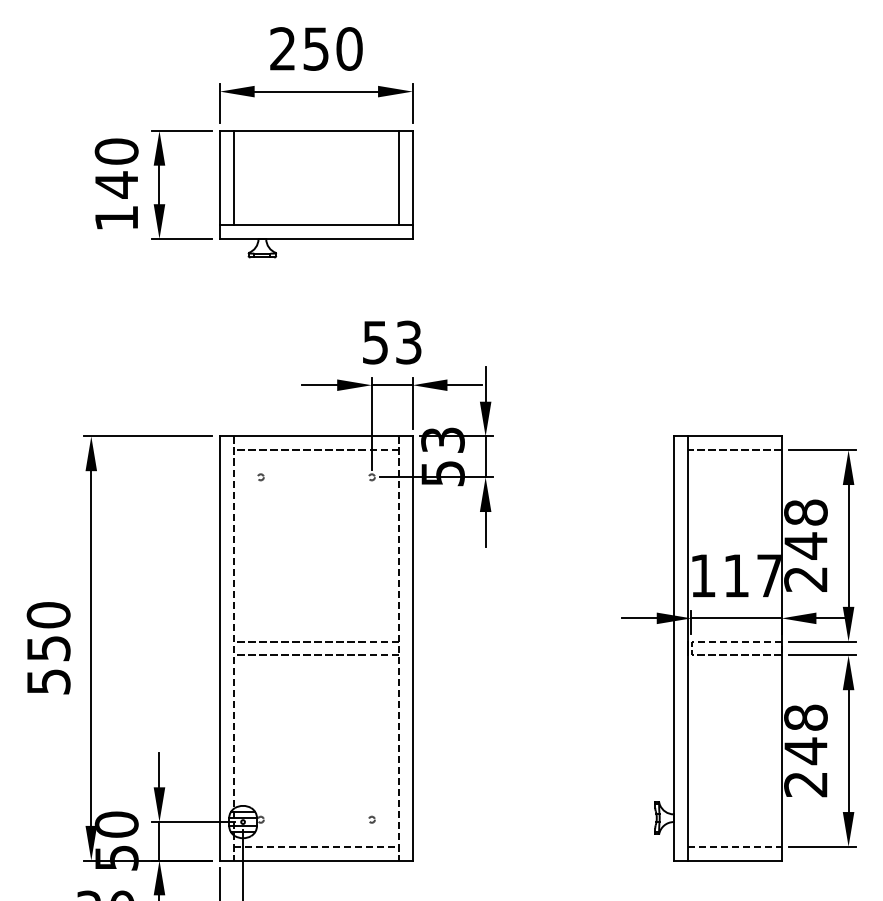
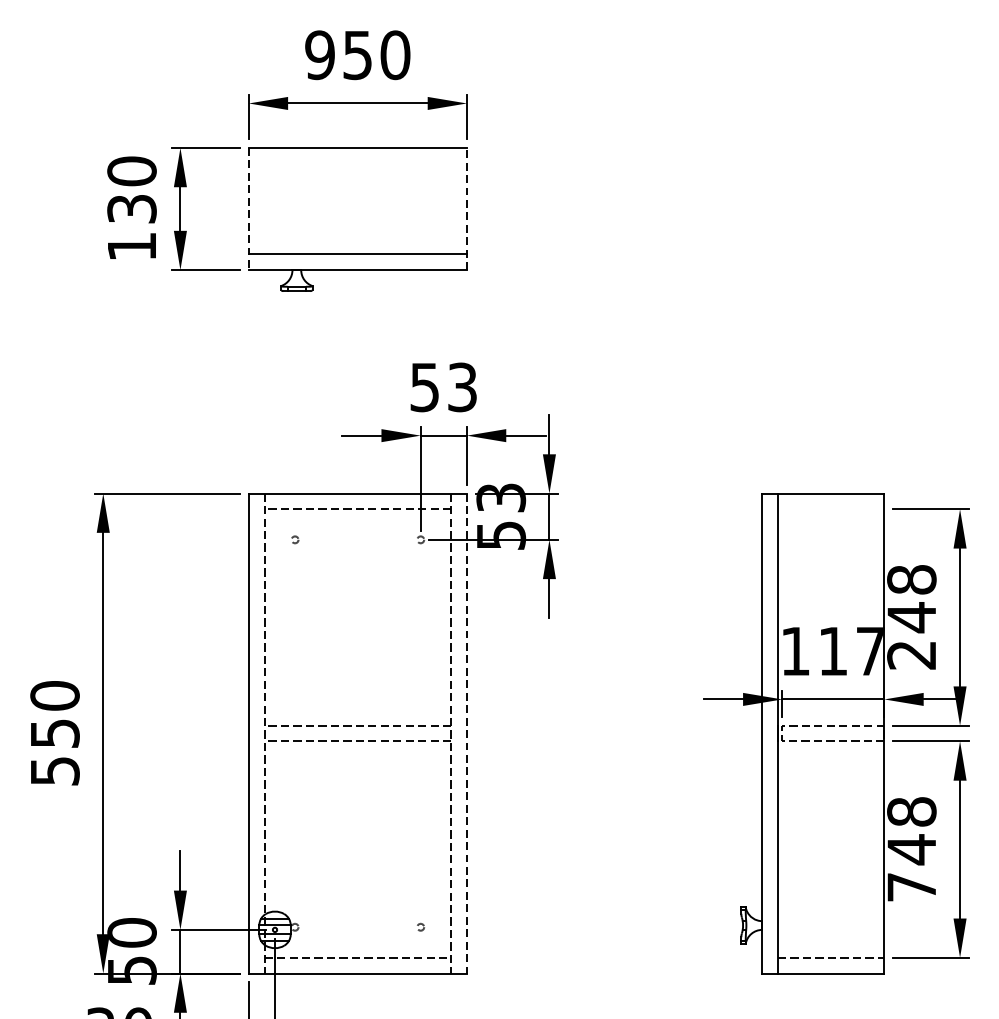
text: (282, 48) -> (319, 54), 250 -> 950
line: (233, 177) -> (264, 200), removed
line: (398, 177) -> (450, 200), removed
text: (116, 184) -> (131, 208), 140 -> 130
line: (219, 184) -> (248, 208), solid -> dashed
line: (412, 184) -> (466, 208), solid -> dashed
line: (734, 450) -> (831, 509), removed
line: (412, 649) -> (466, 734), solid -> dashed
text: (805, 784) -> (911, 887), 248 -> 748

